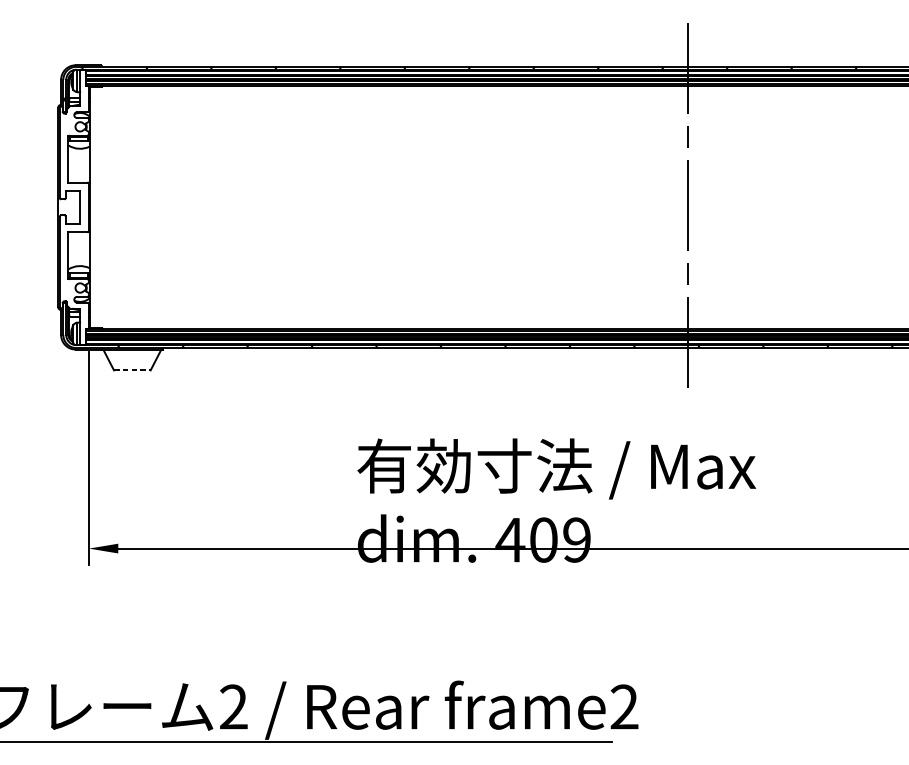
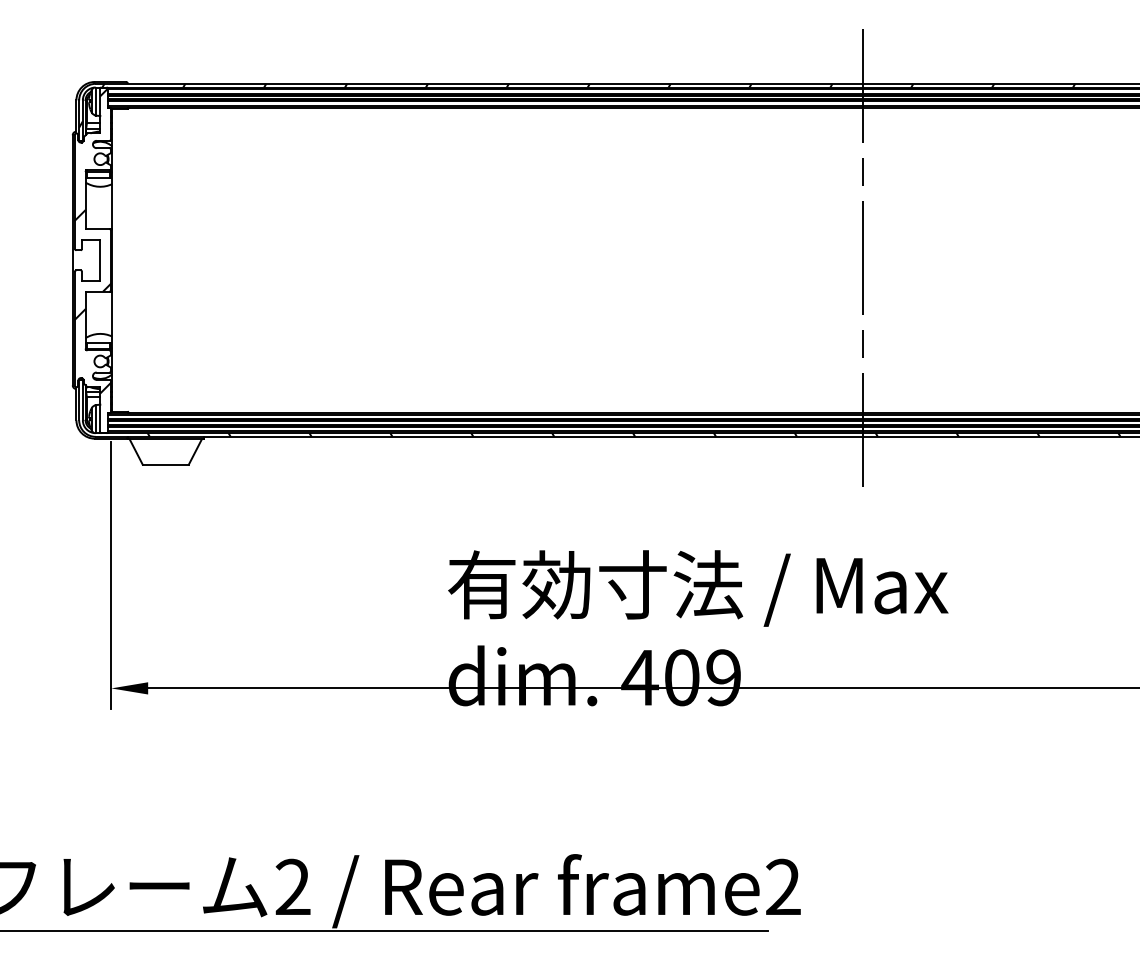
hatch: (73, 191) -> (92, 240), added
line: (132, 370) -> (165, 464), dashed -> solid

